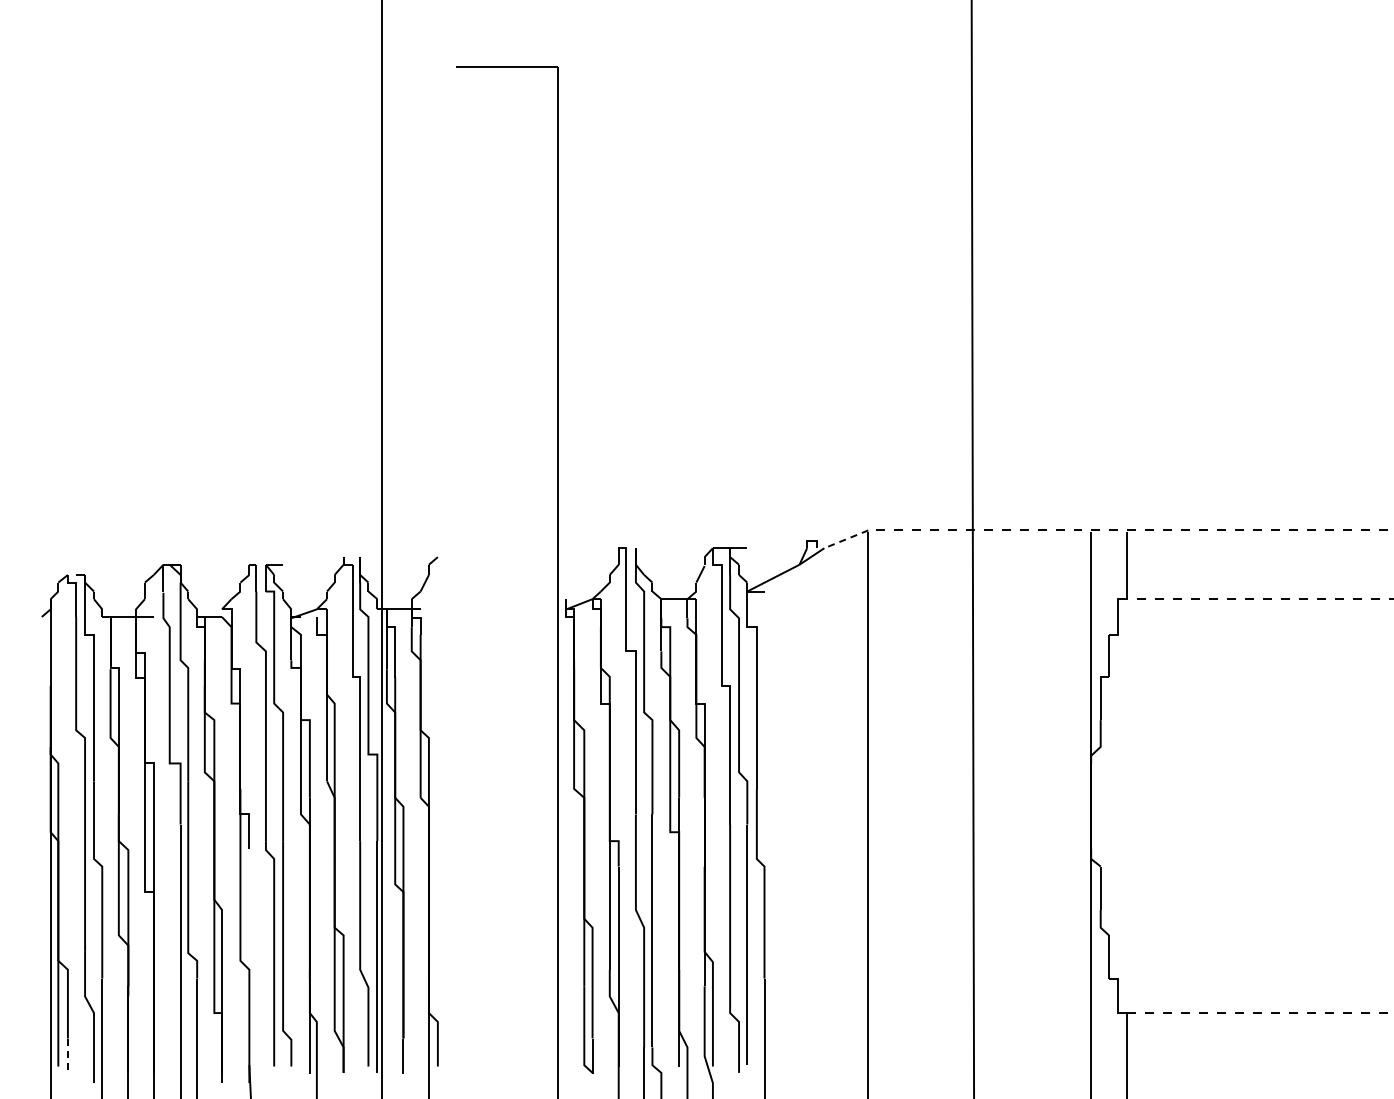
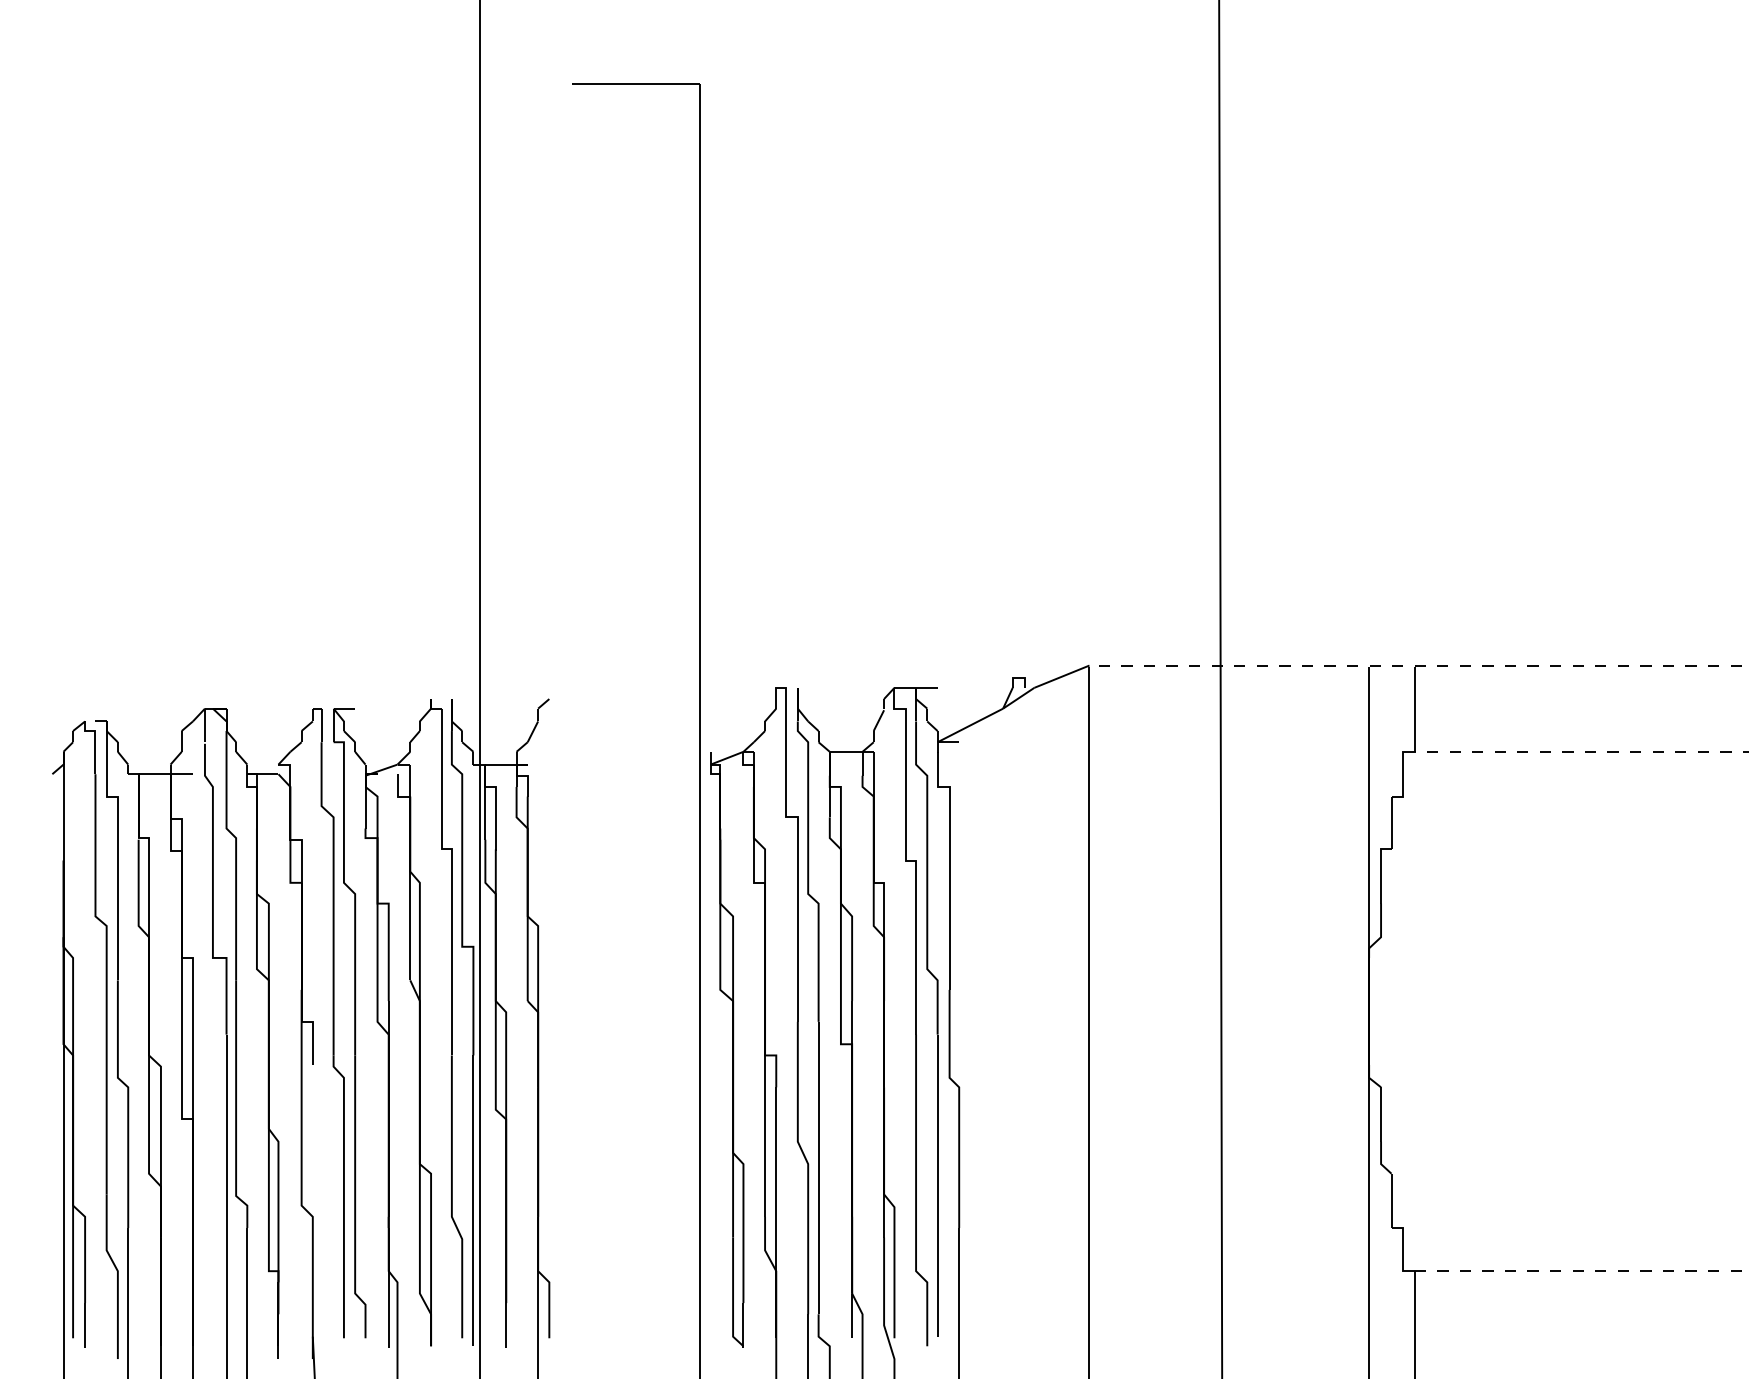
line: (846, 539) -> (1062, 676), dashed -> solid
line: (67, 1056) -> (84, 1325), dashed -> solid

